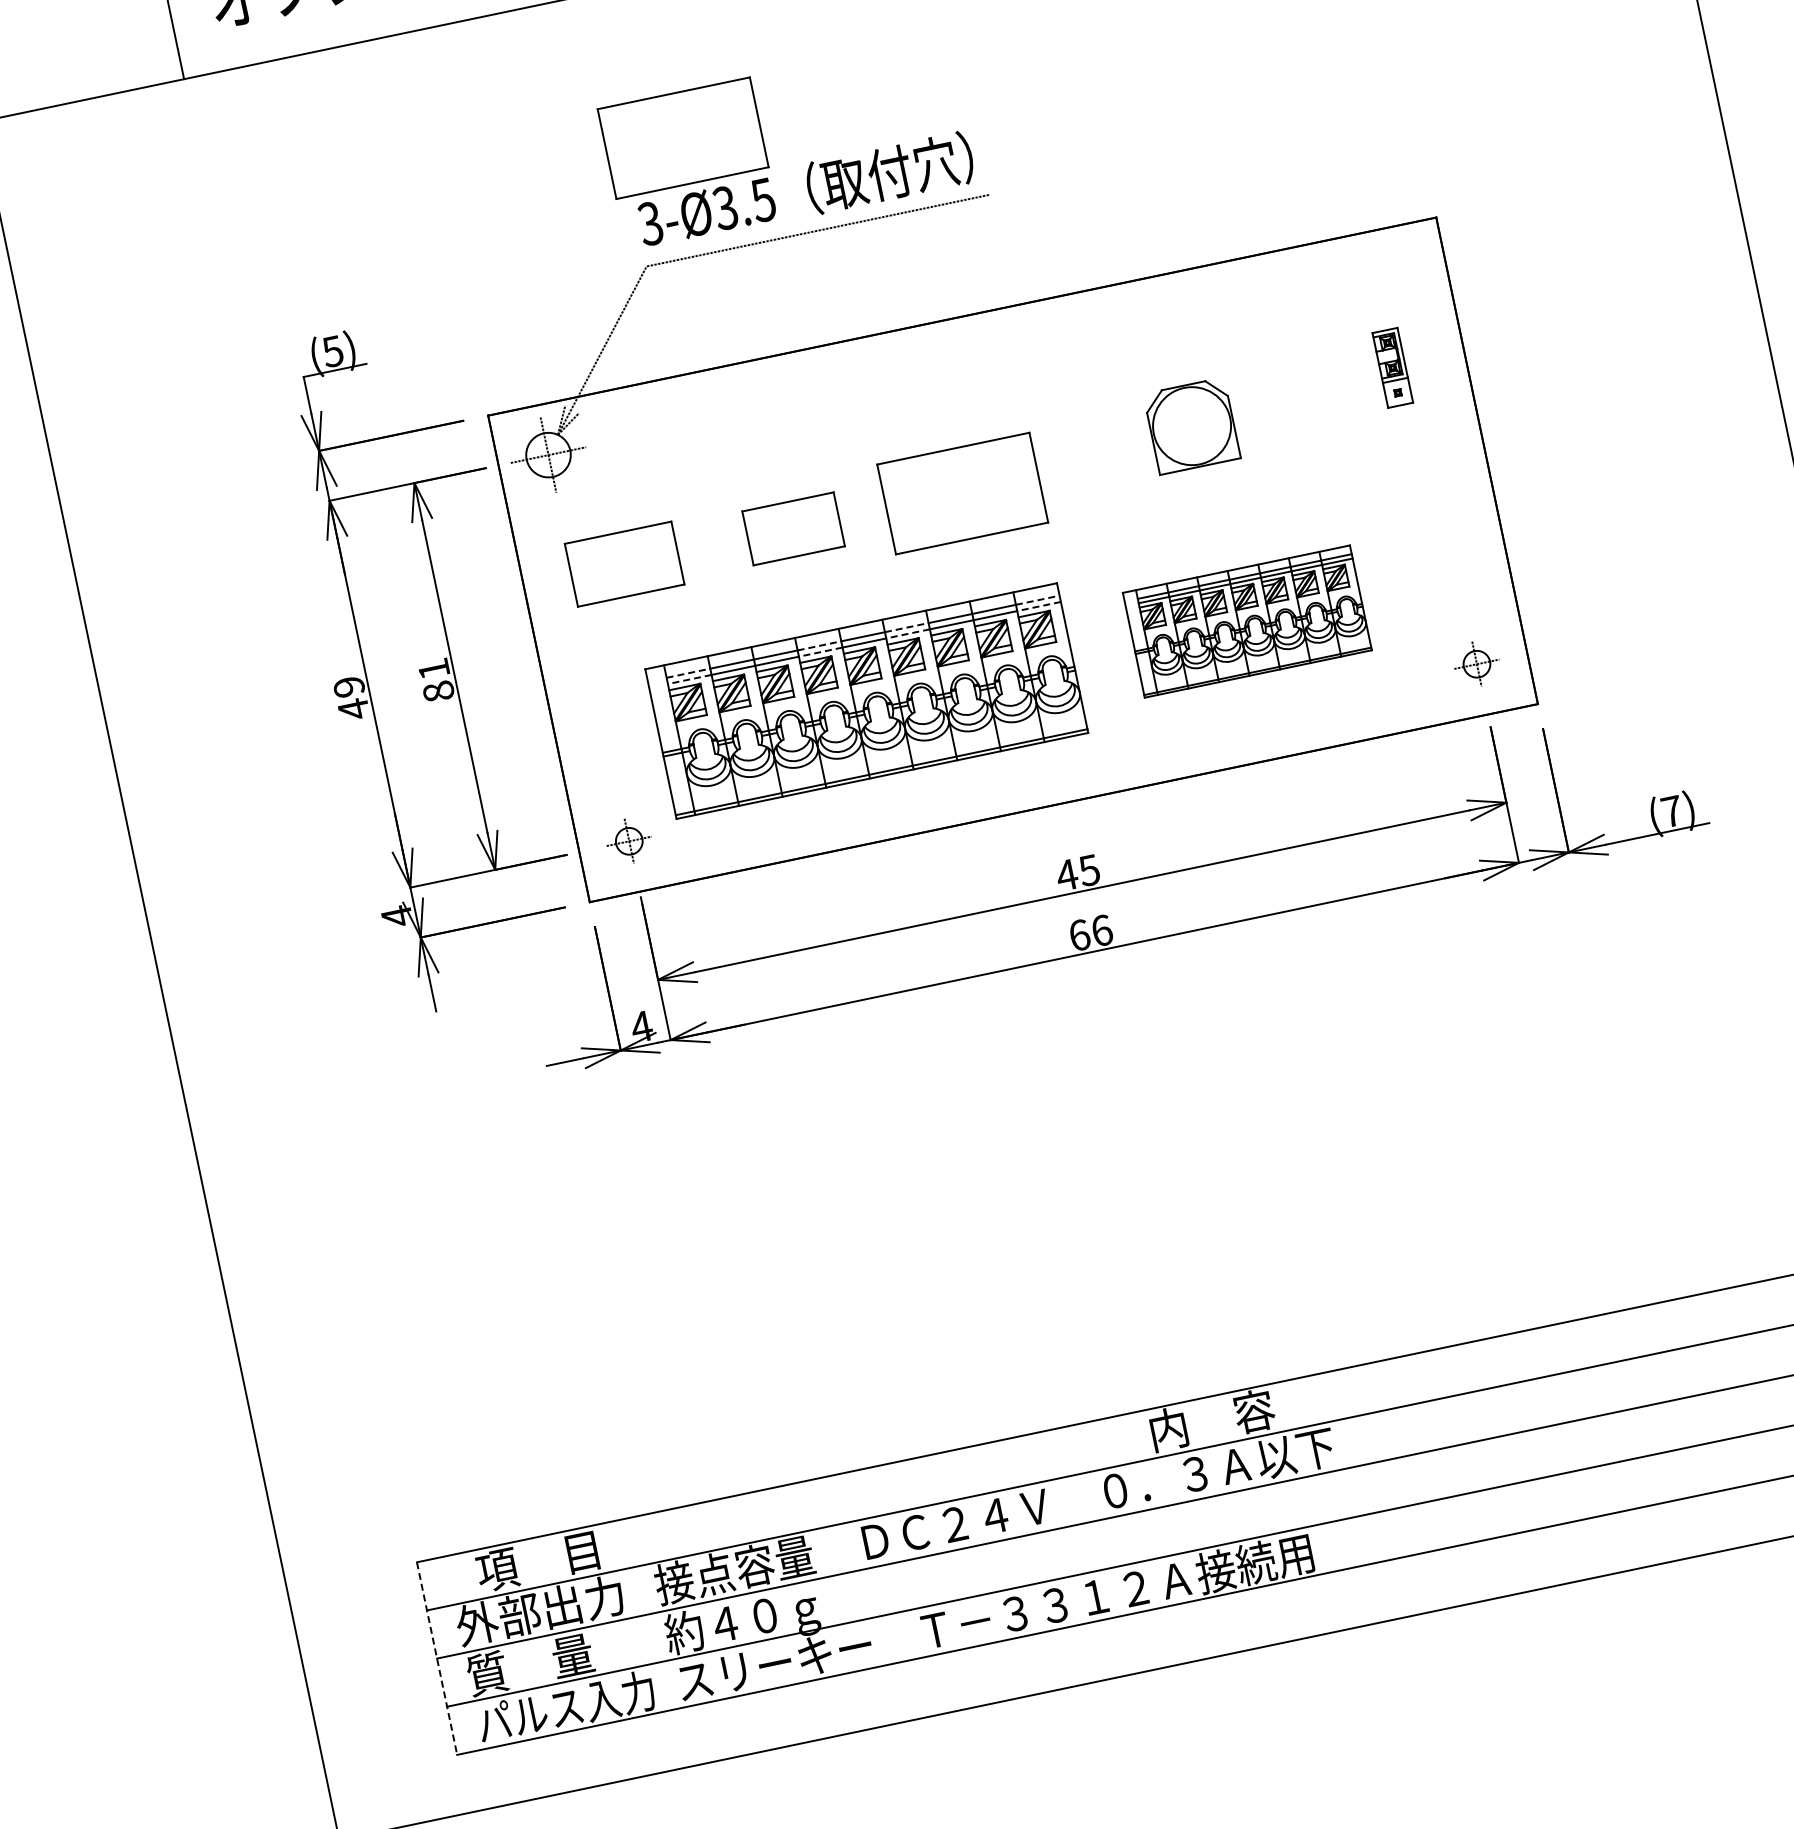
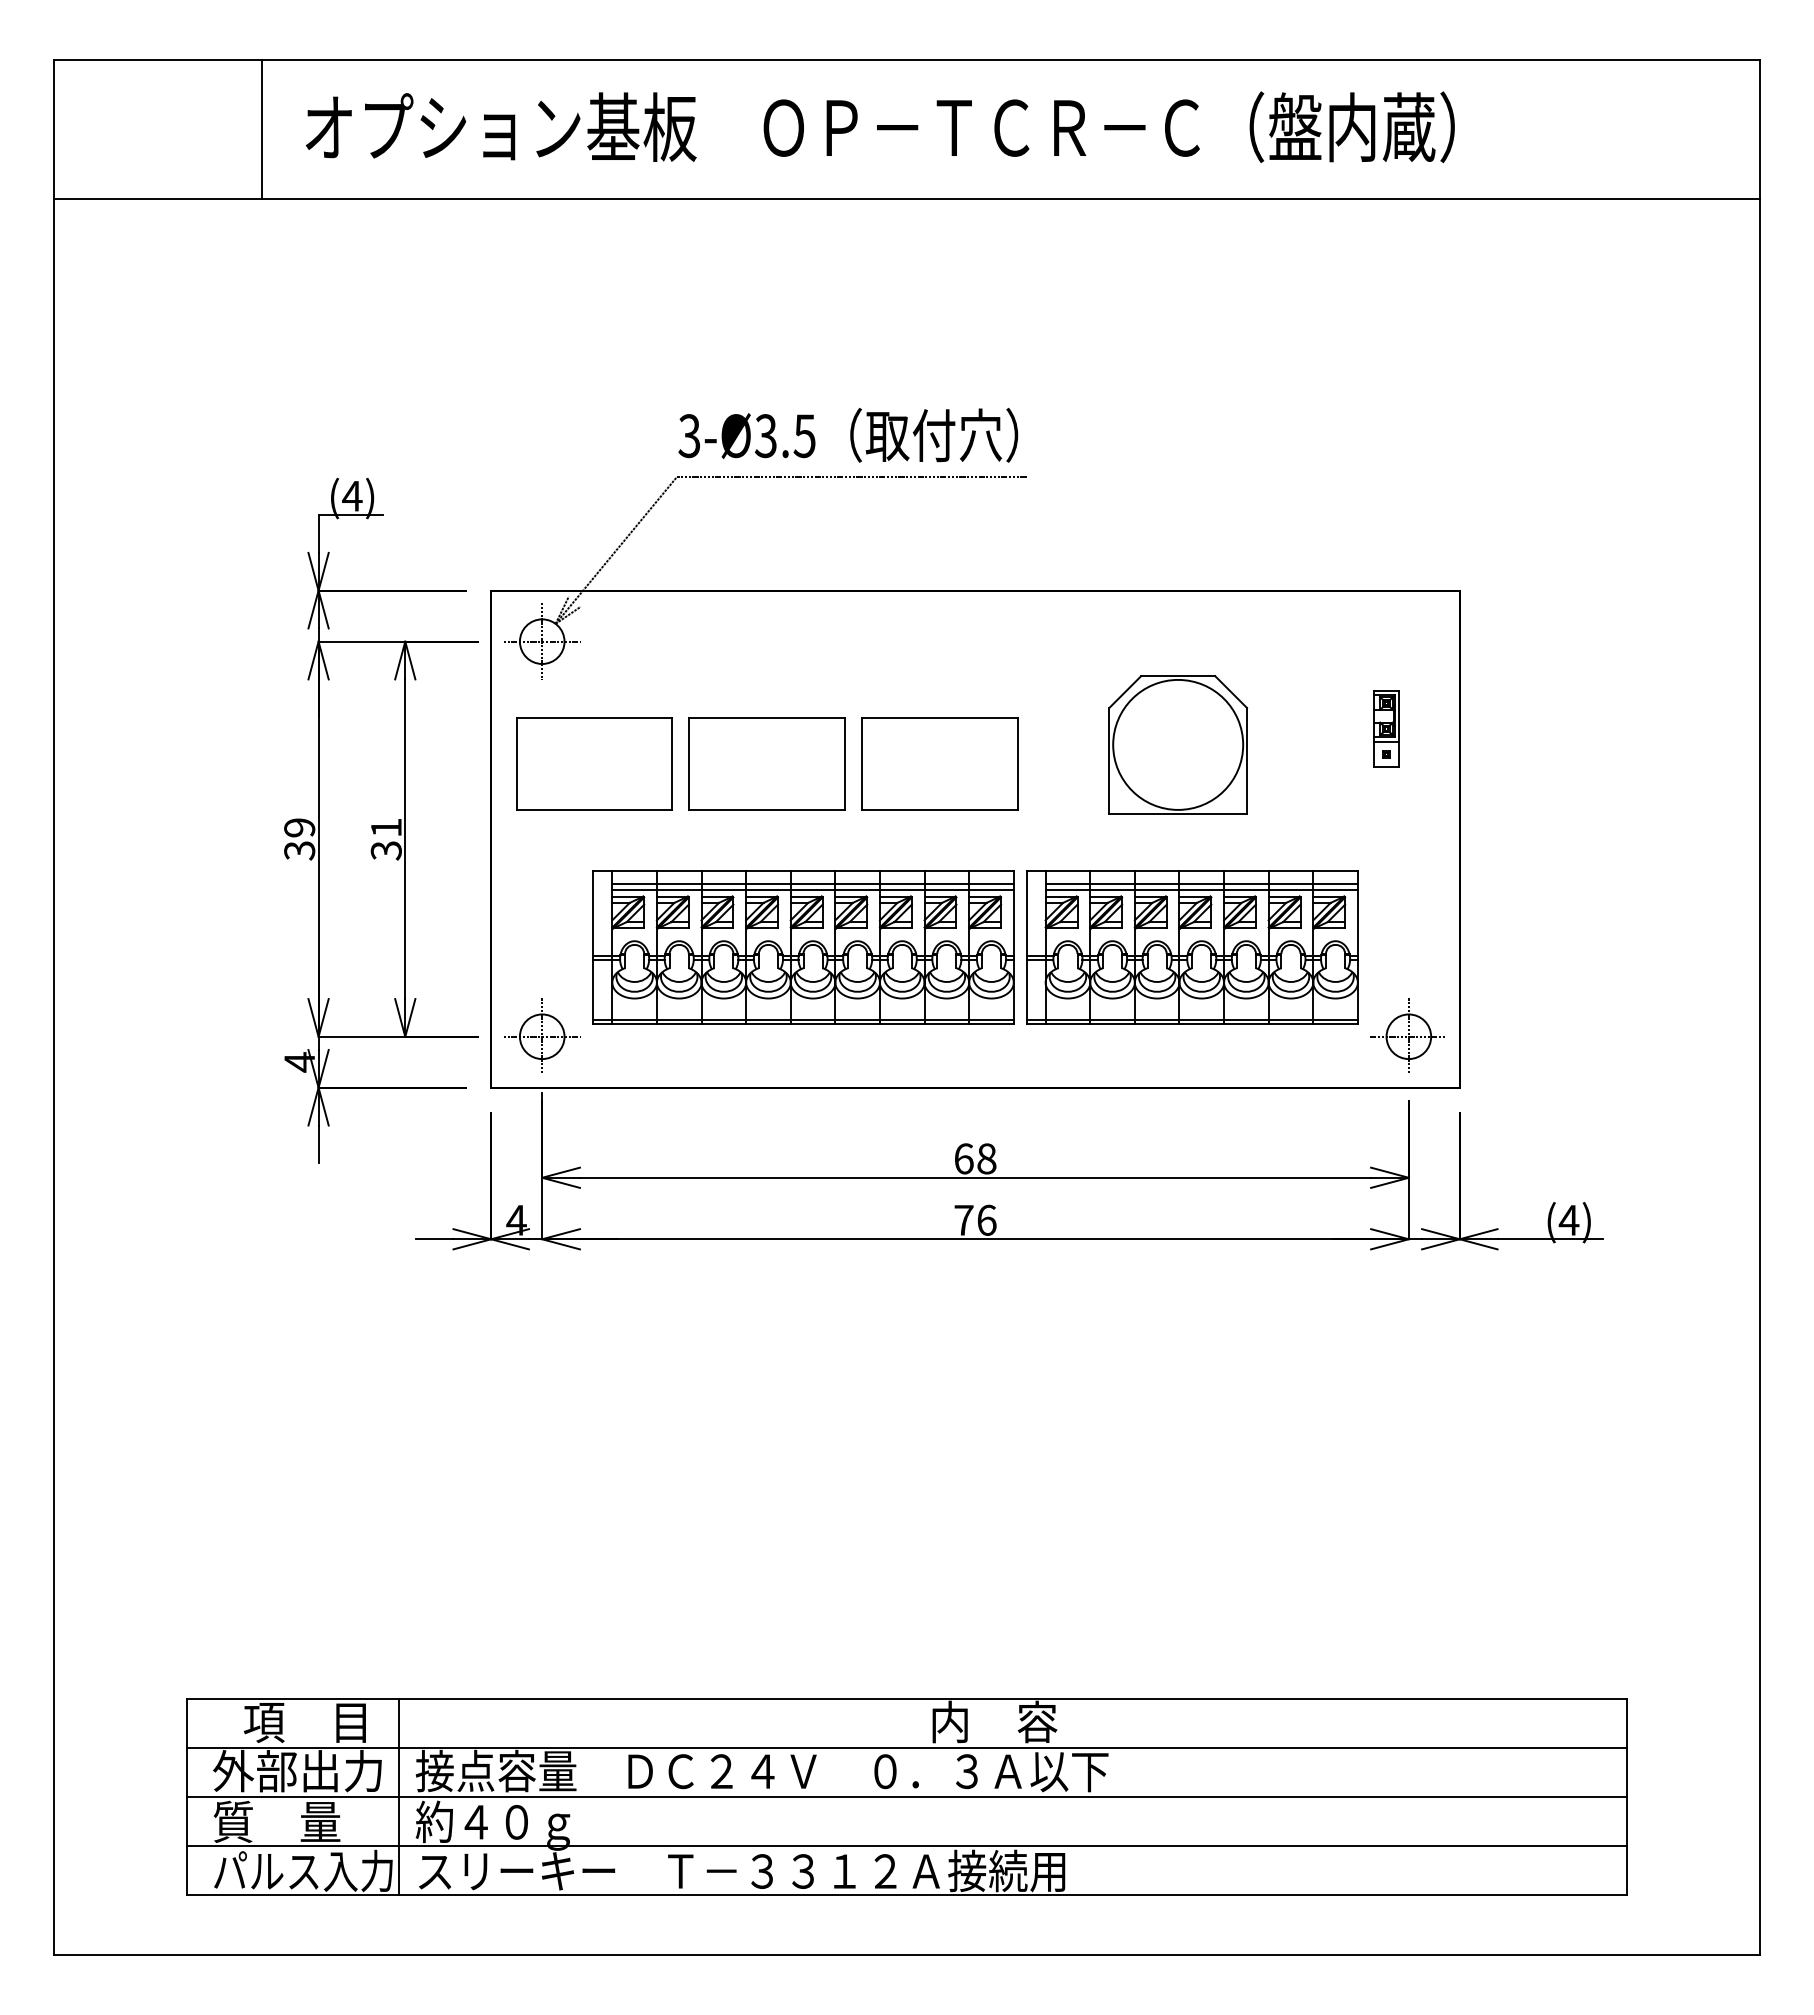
part: (682, 137) -> (738, 358), removed
text: (333, 351) -> (352, 496), (5) -> (4)
part: (1191, 425) -> (1177, 744), size x1.67
part: (792, 528) -> (766, 763), size x1.67
part: (624, 563) -> (594, 763), size x1.43
line: (1037, 599) -> (991, 883), dashed -> solid
line: (1038, 607) -> (990, 890), dashed -> solid
part: (1247, 621) -> (1192, 947), size x1.43
line: (907, 627) -> (858, 883), dashed -> solid
line: (907, 634) -> (857, 890), dashed -> solid
line: (819, 645) -> (768, 883), dashed -> solid
line: (819, 652) -> (767, 890), dashed -> solid
part: (1476, 663) -> (1407, 1035), size x1.67
line: (689, 672) -> (635, 883), dashed -> solid
line: (689, 679) -> (634, 890), dashed -> solid
text: (437, 691) -> (385, 850), 81 -> 31
text: (353, 709) -> (299, 850), 49 -> 39
text: (1671, 811) -> (1568, 1220), (7) -> (4)
part: (629, 840) -> (542, 1035), size x1.67
text: (1077, 872) -> (974, 1158), 45 -> 68
text: (1079, 934) -> (963, 1219), 66 -> 76
line: (644, 1614) -> (399, 1796), added
line: (437, 1659) -> (187, 1797), dashed -> solid

